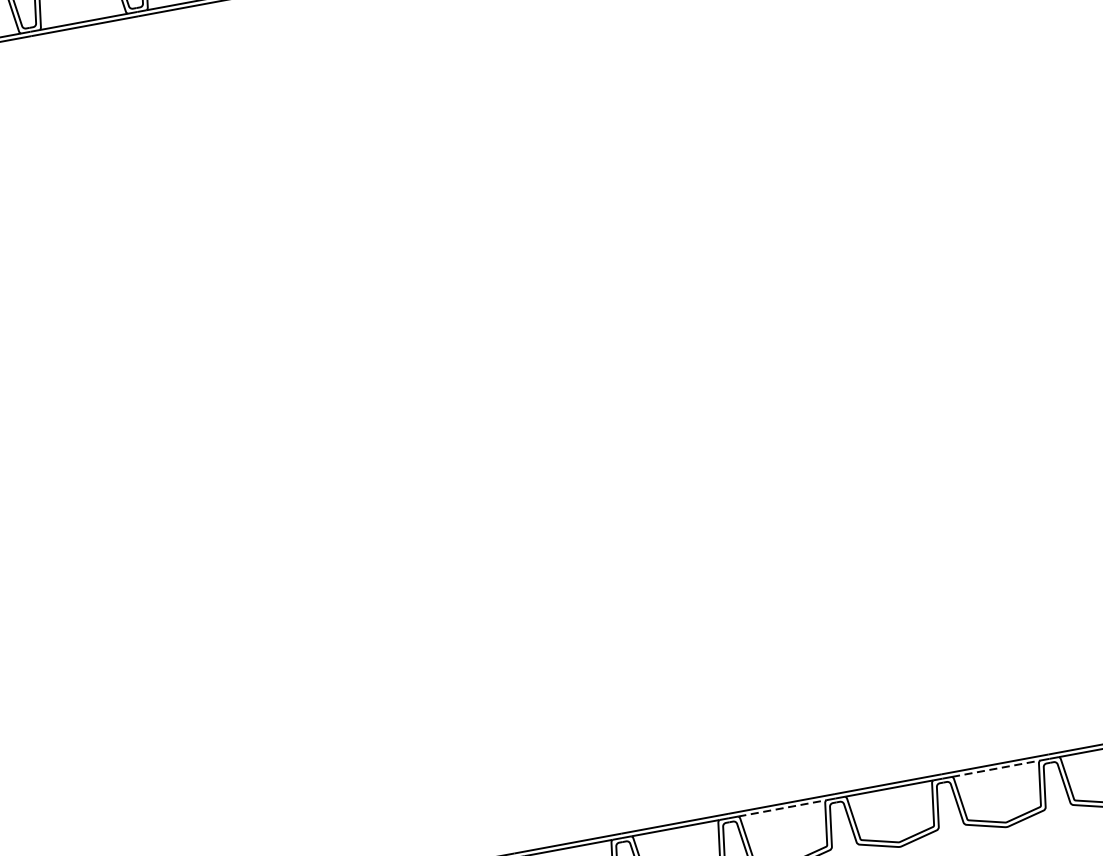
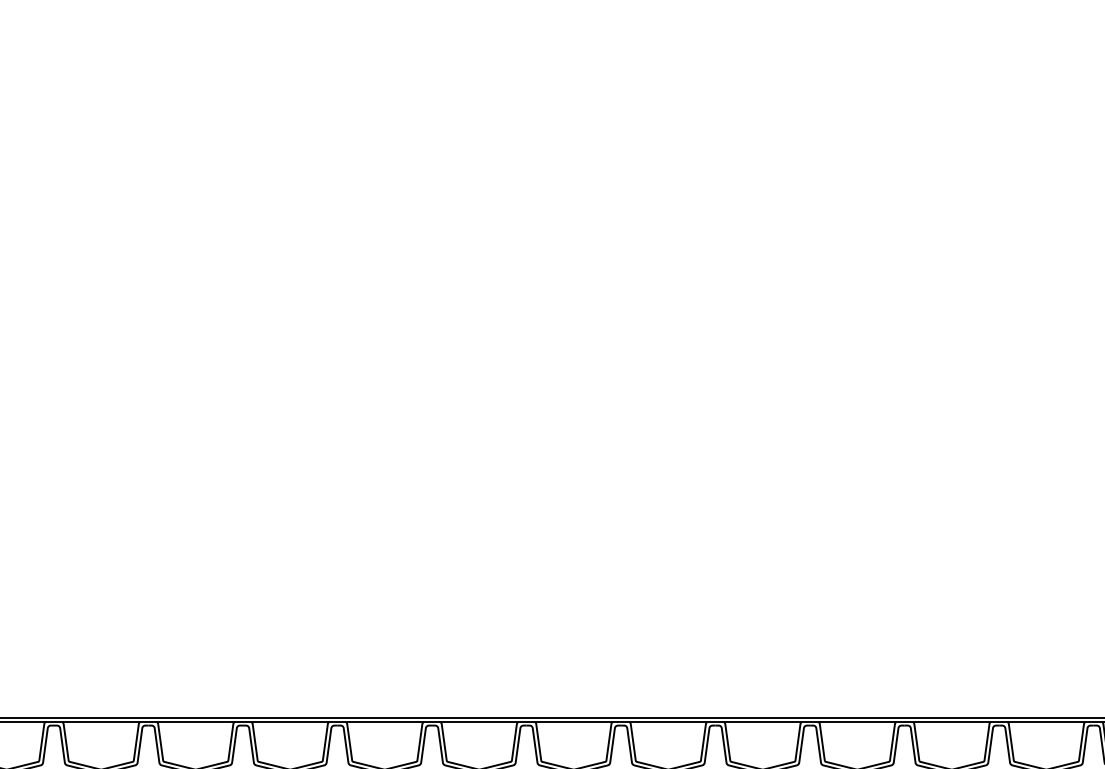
line: (995, 769) -> (762, 722), dashed -> solid
line: (782, 808) -> (573, 722), dashed -> solid

